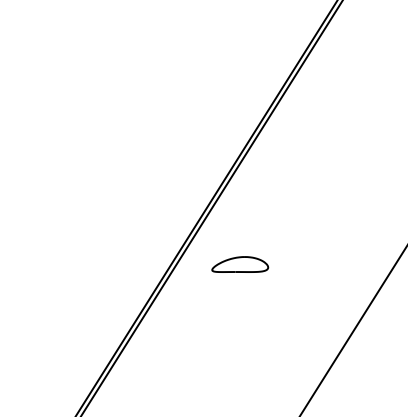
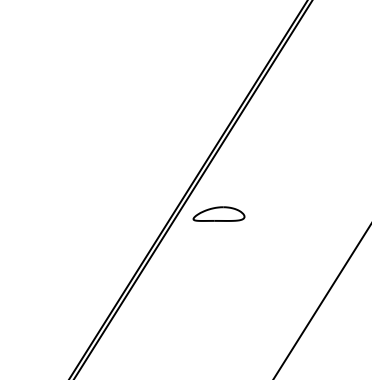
part: (239, 263) -> (218, 213), moved

